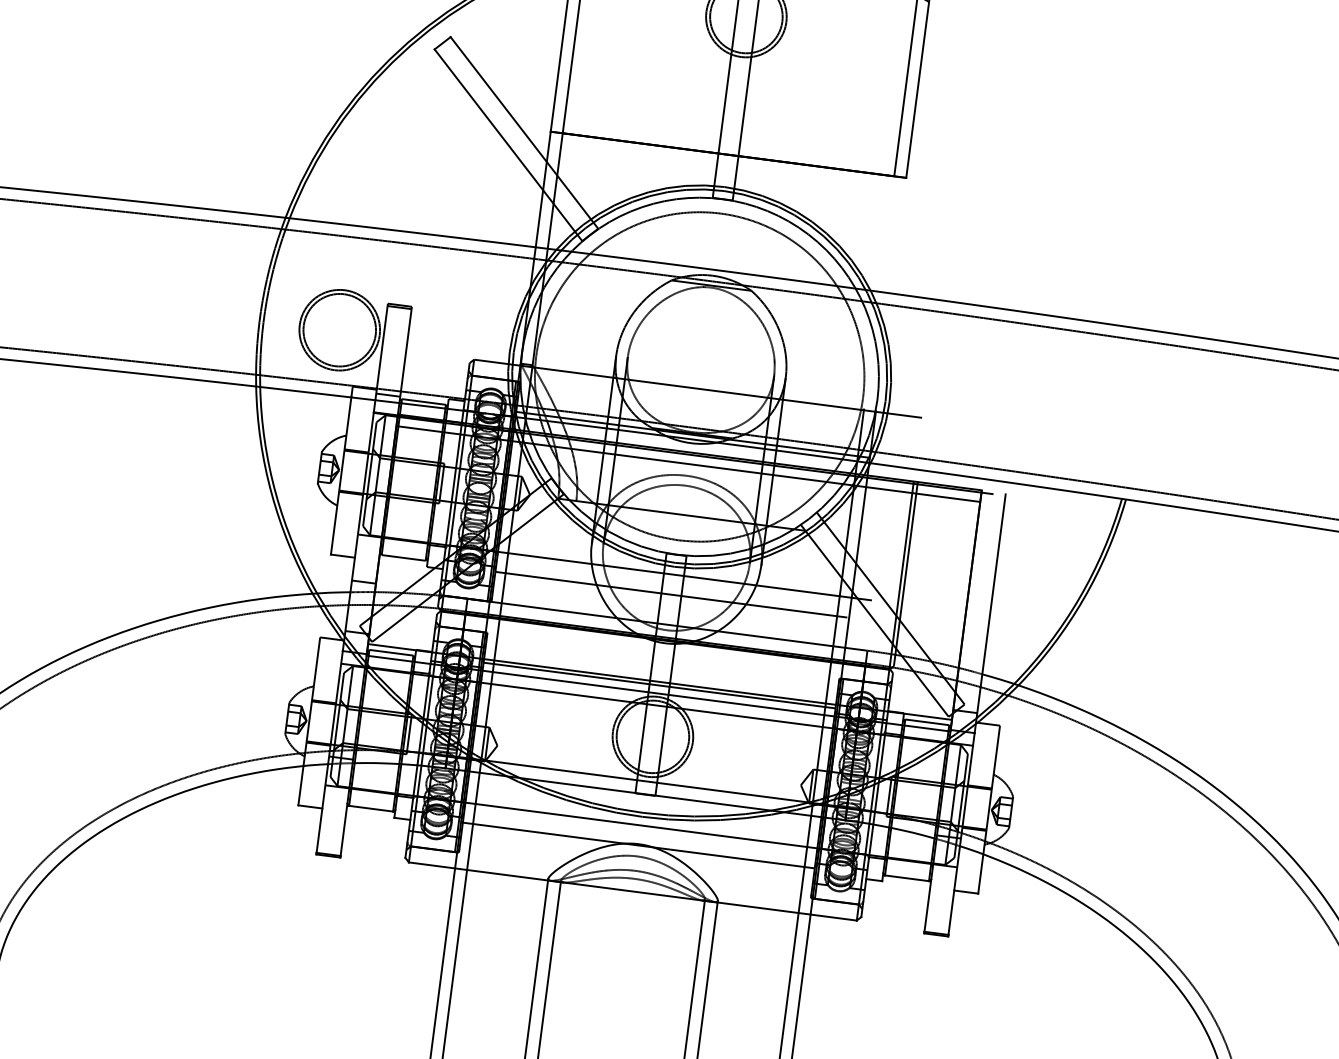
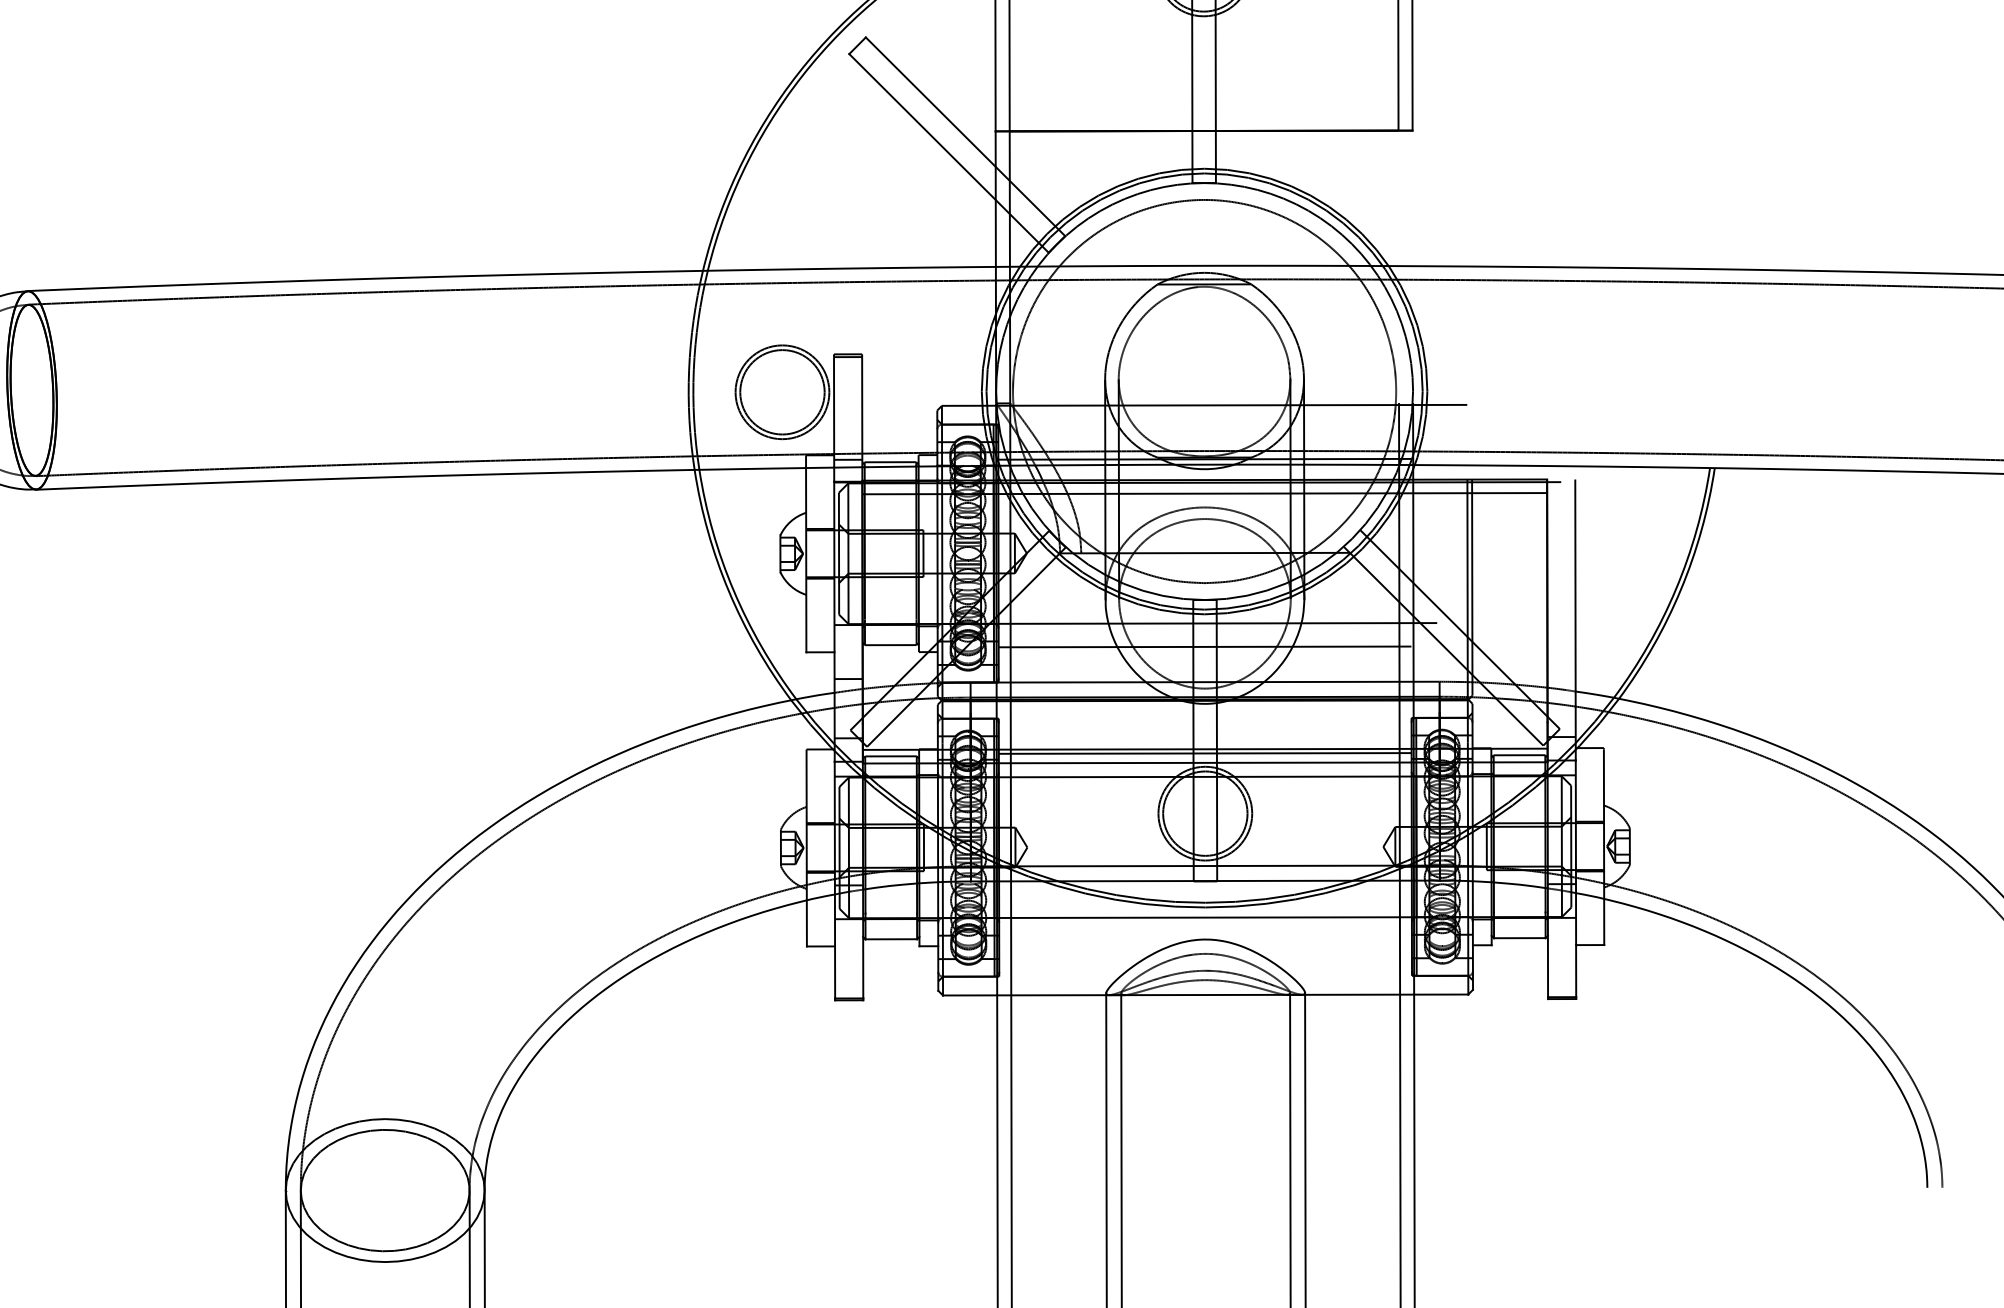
line: (638, 845) -> (1205, 940), removed

